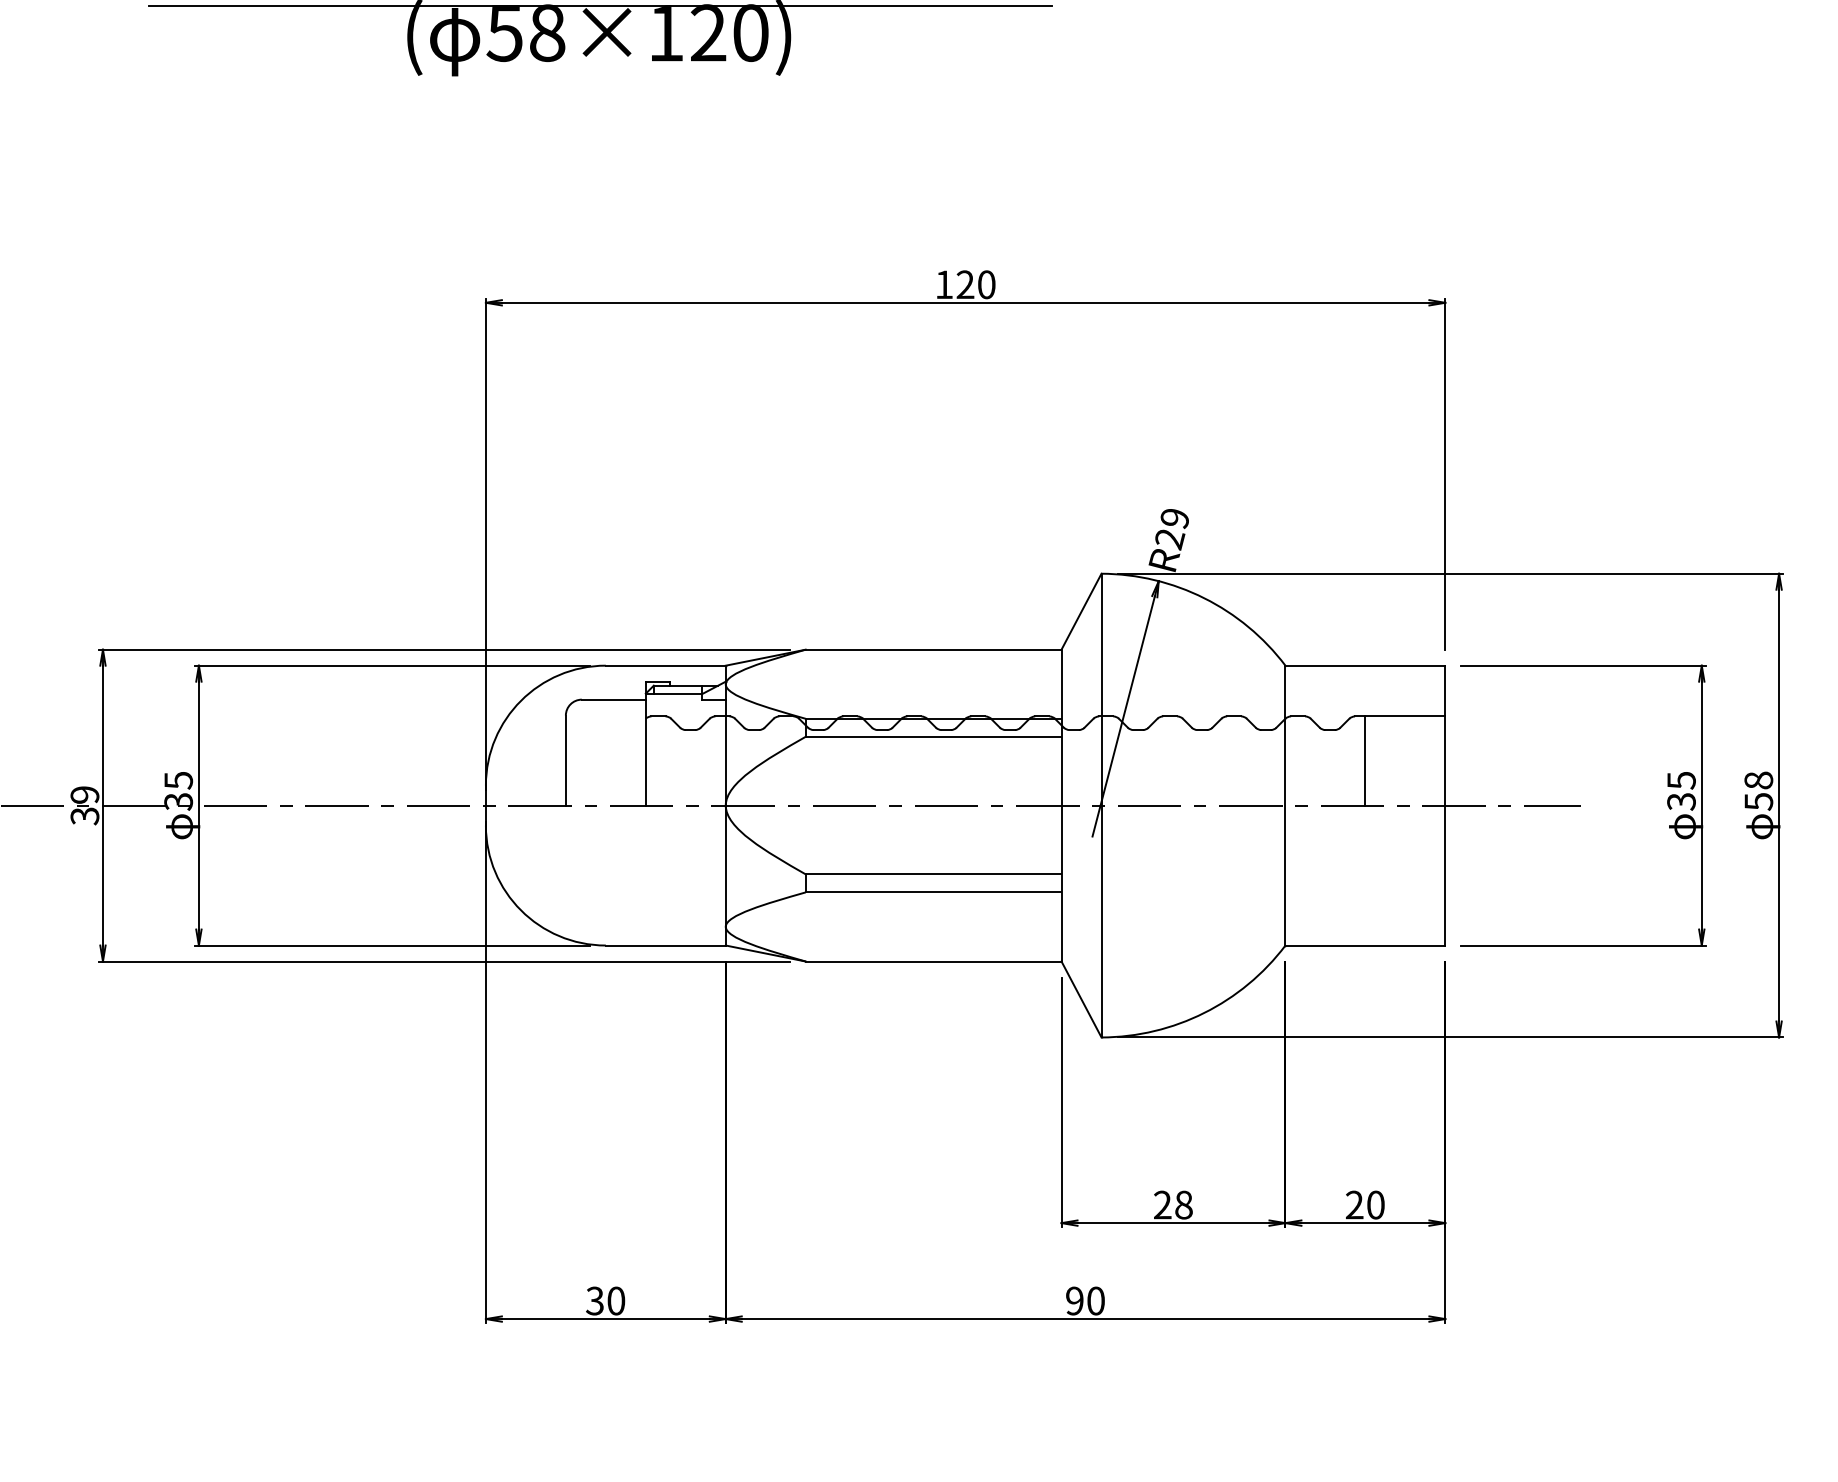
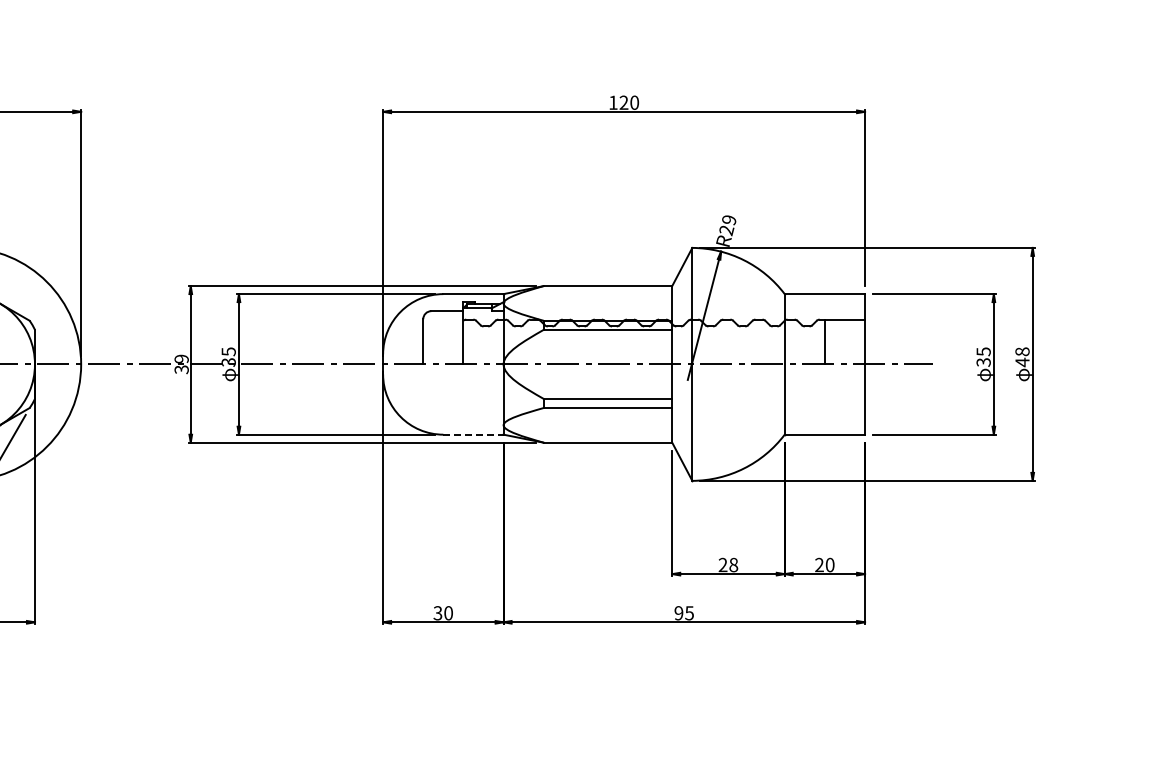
text: (1758, 801) -> (1022, 362), 58 -> 48
line: (665, 945) -> (473, 434), solid -> dashed
text: (1095, 1301) -> (689, 613), 90 -> 95

